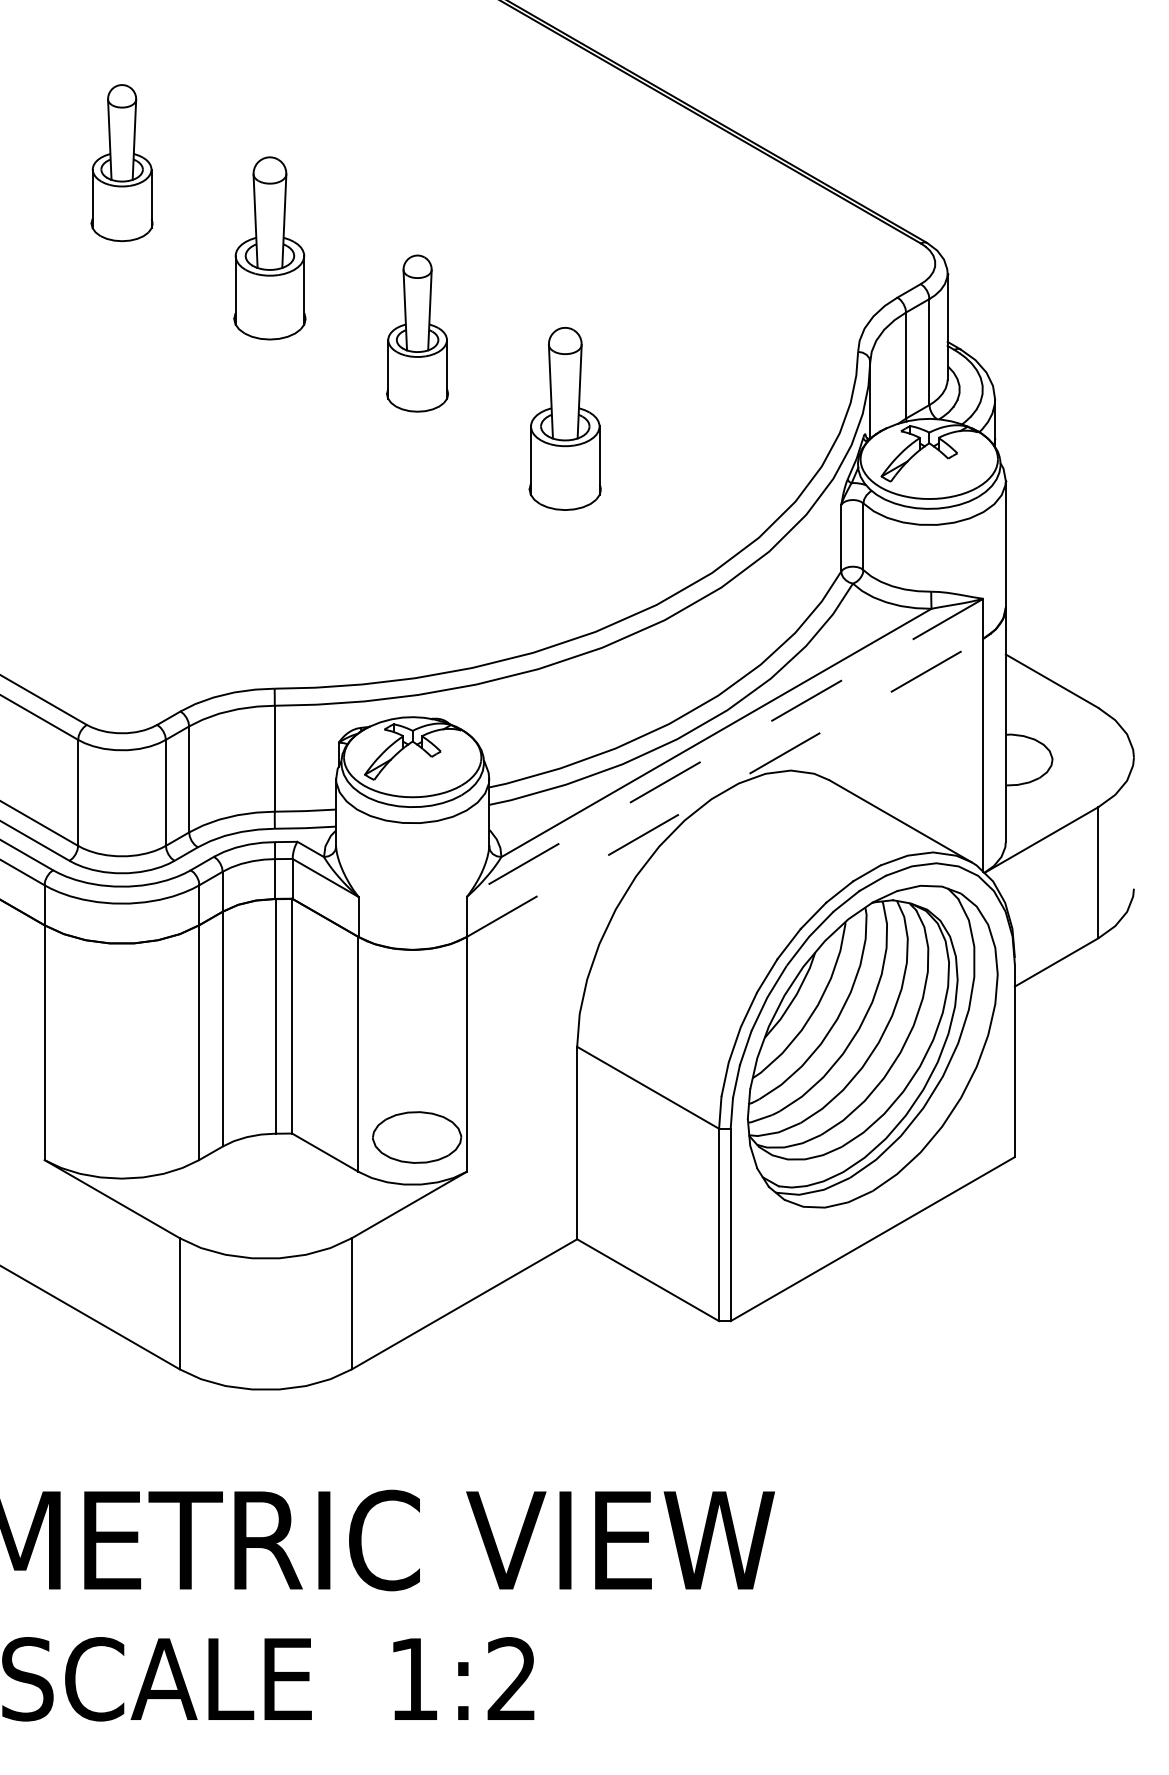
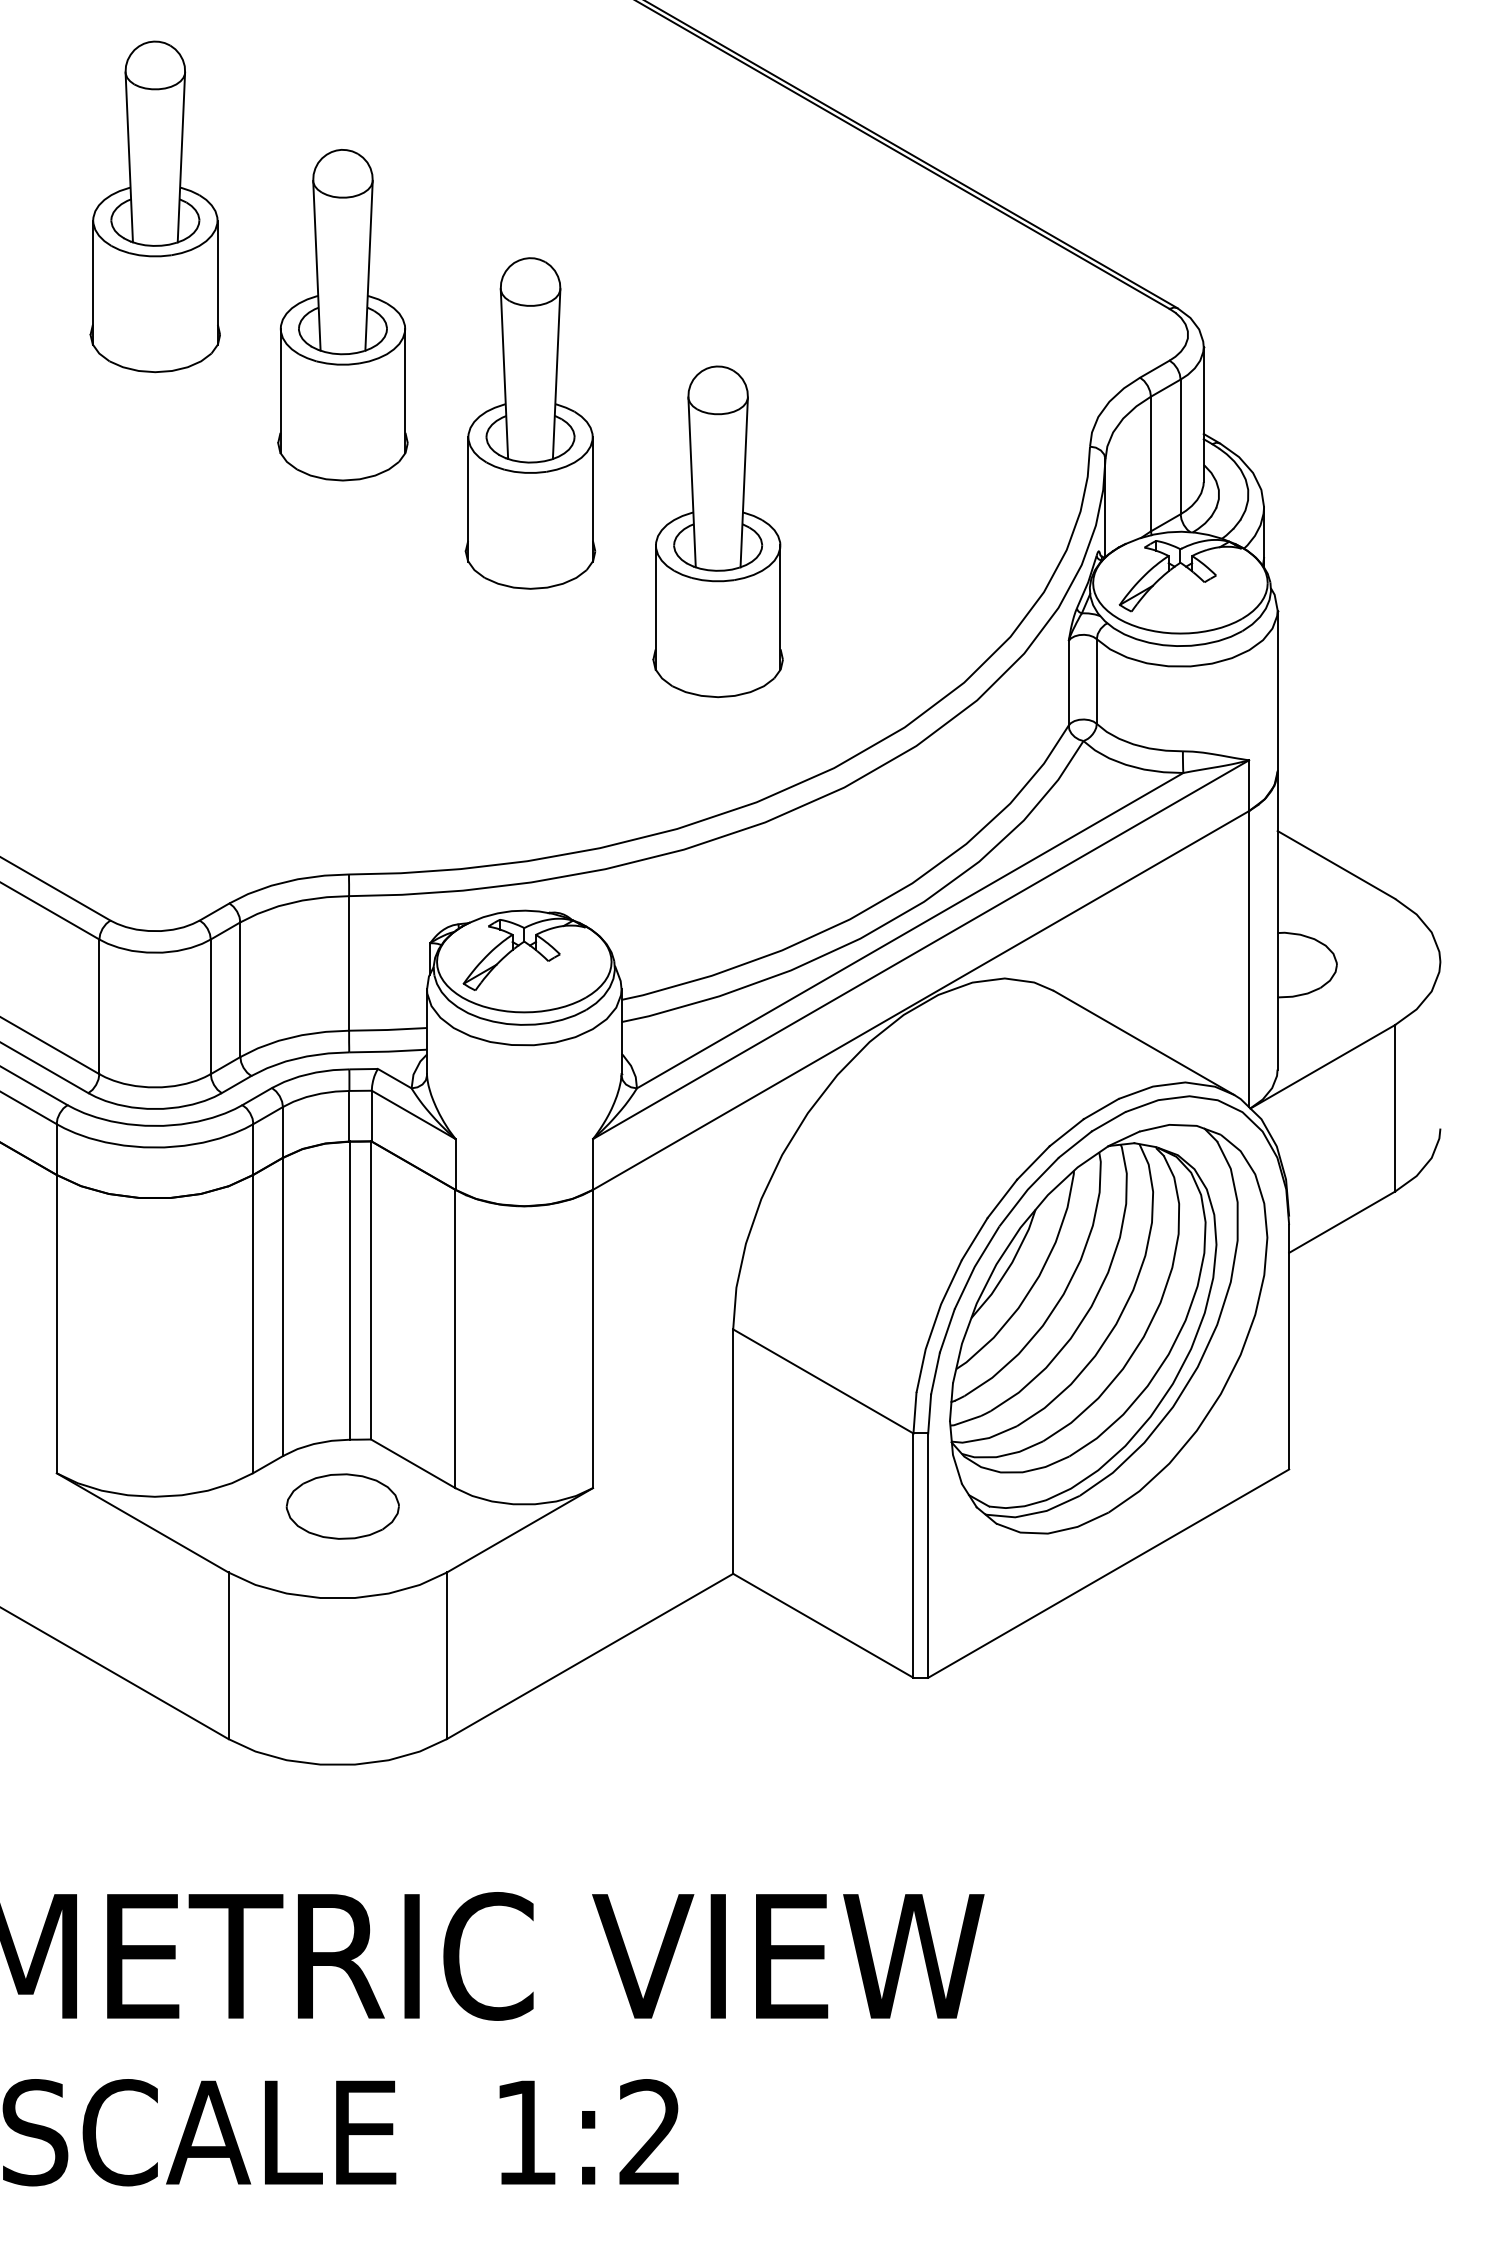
part: (121, 162) -> (154, 206), size x1.67
part: (269, 248) -> (342, 315), size x1.43
part: (417, 333) -> (530, 423), size x1.67
part: (564, 418) -> (717, 531), size x1.43
line: (725, 747) -> (921, 949), dashed -> solid
line: (725, 787) -> (921, 1000), dashed -> solid
part: (416, 1137) -> (342, 1506), moved

